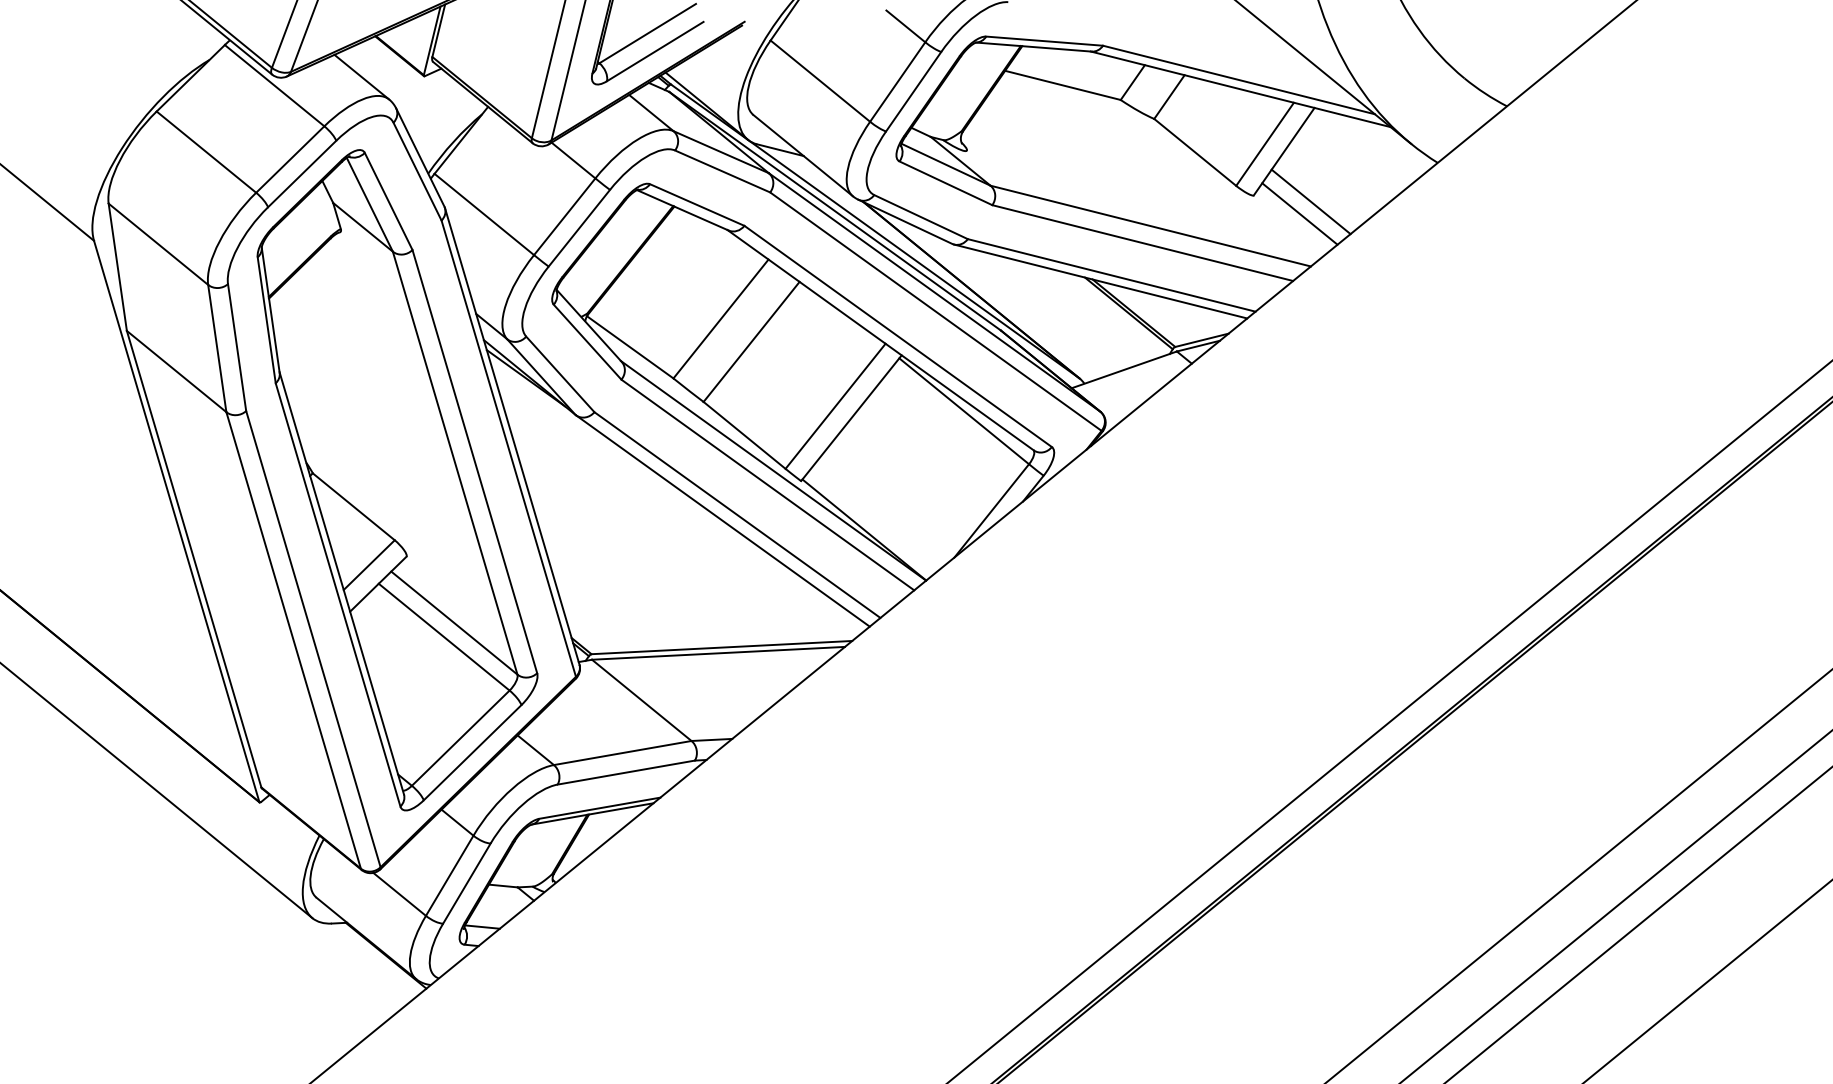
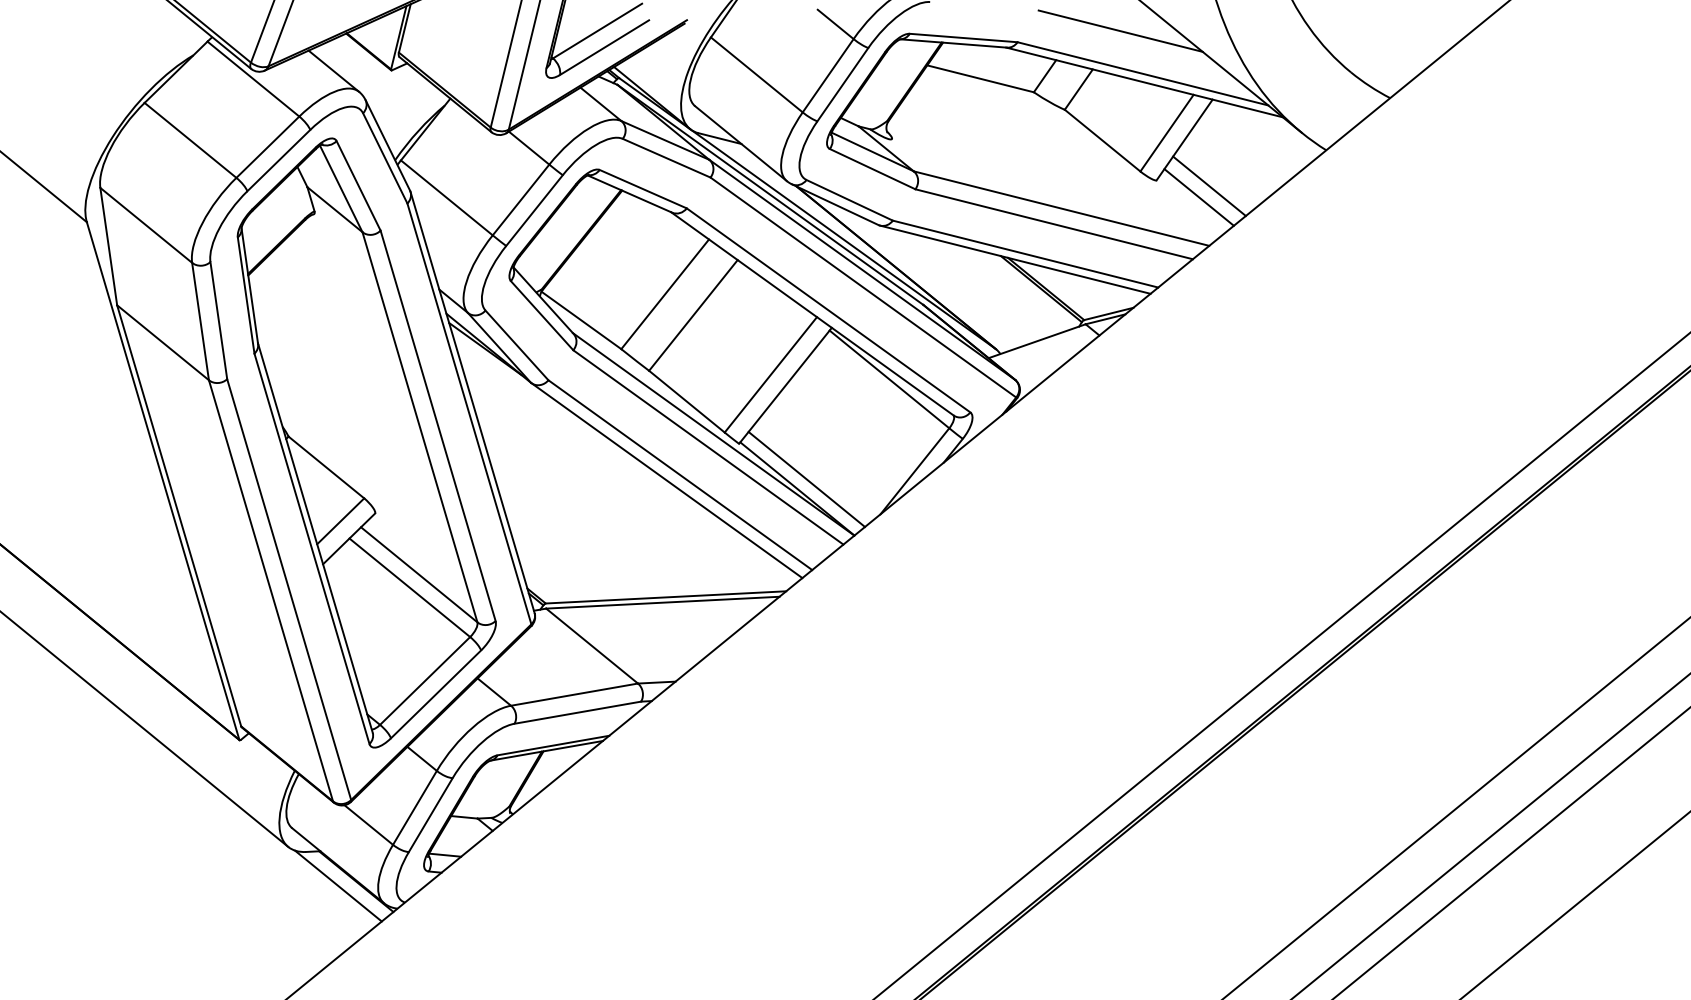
line: (1214, 33) -> (1120, 30), added
line: (874, 519) -> (806, 479), added
line: (366, 960) -> (338, 886), added

